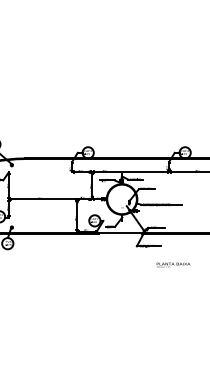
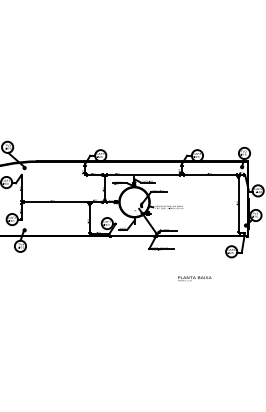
line: (161, 204) -> (173, 207), removed
text: (173, 264) -> (194, 278), moved

